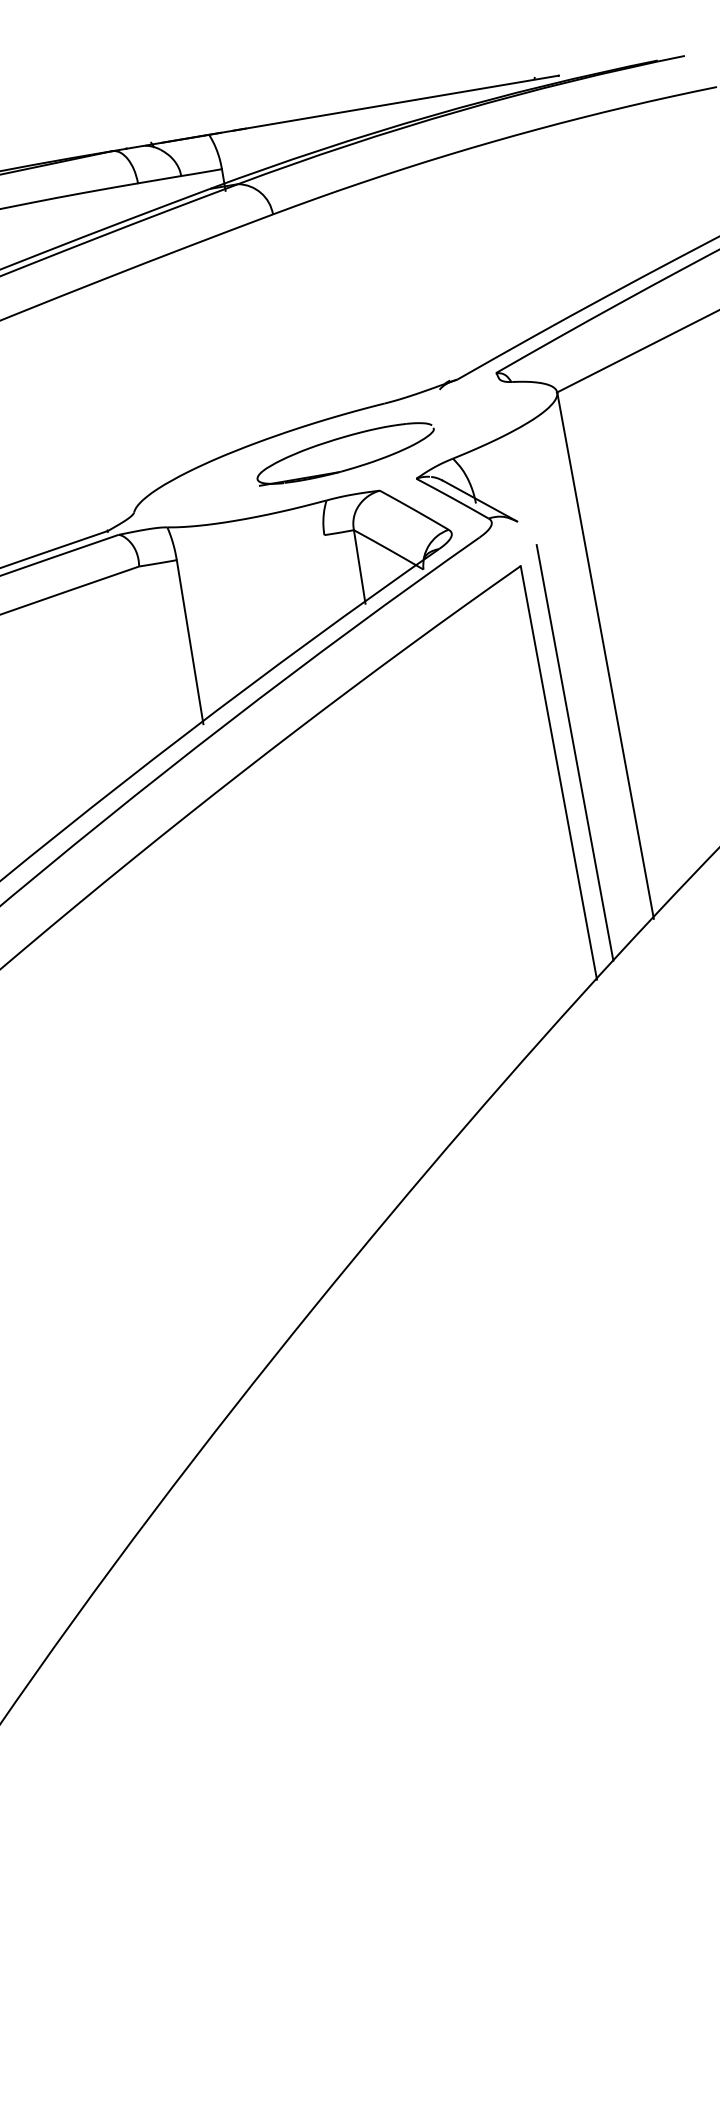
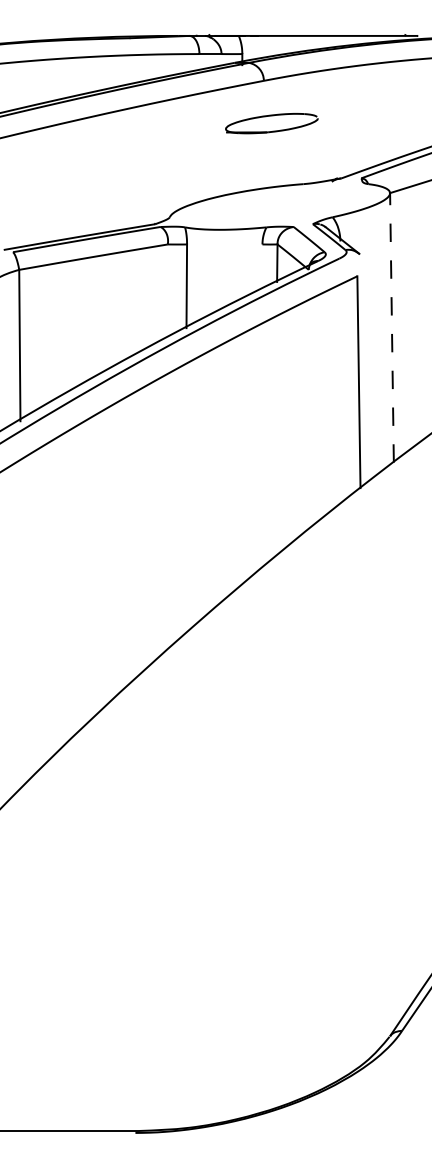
part: (344, 453) -> (271, 123), moved
line: (604, 655) -> (391, 327), solid -> dashed
line: (574, 752) -> (368, 373), removed

